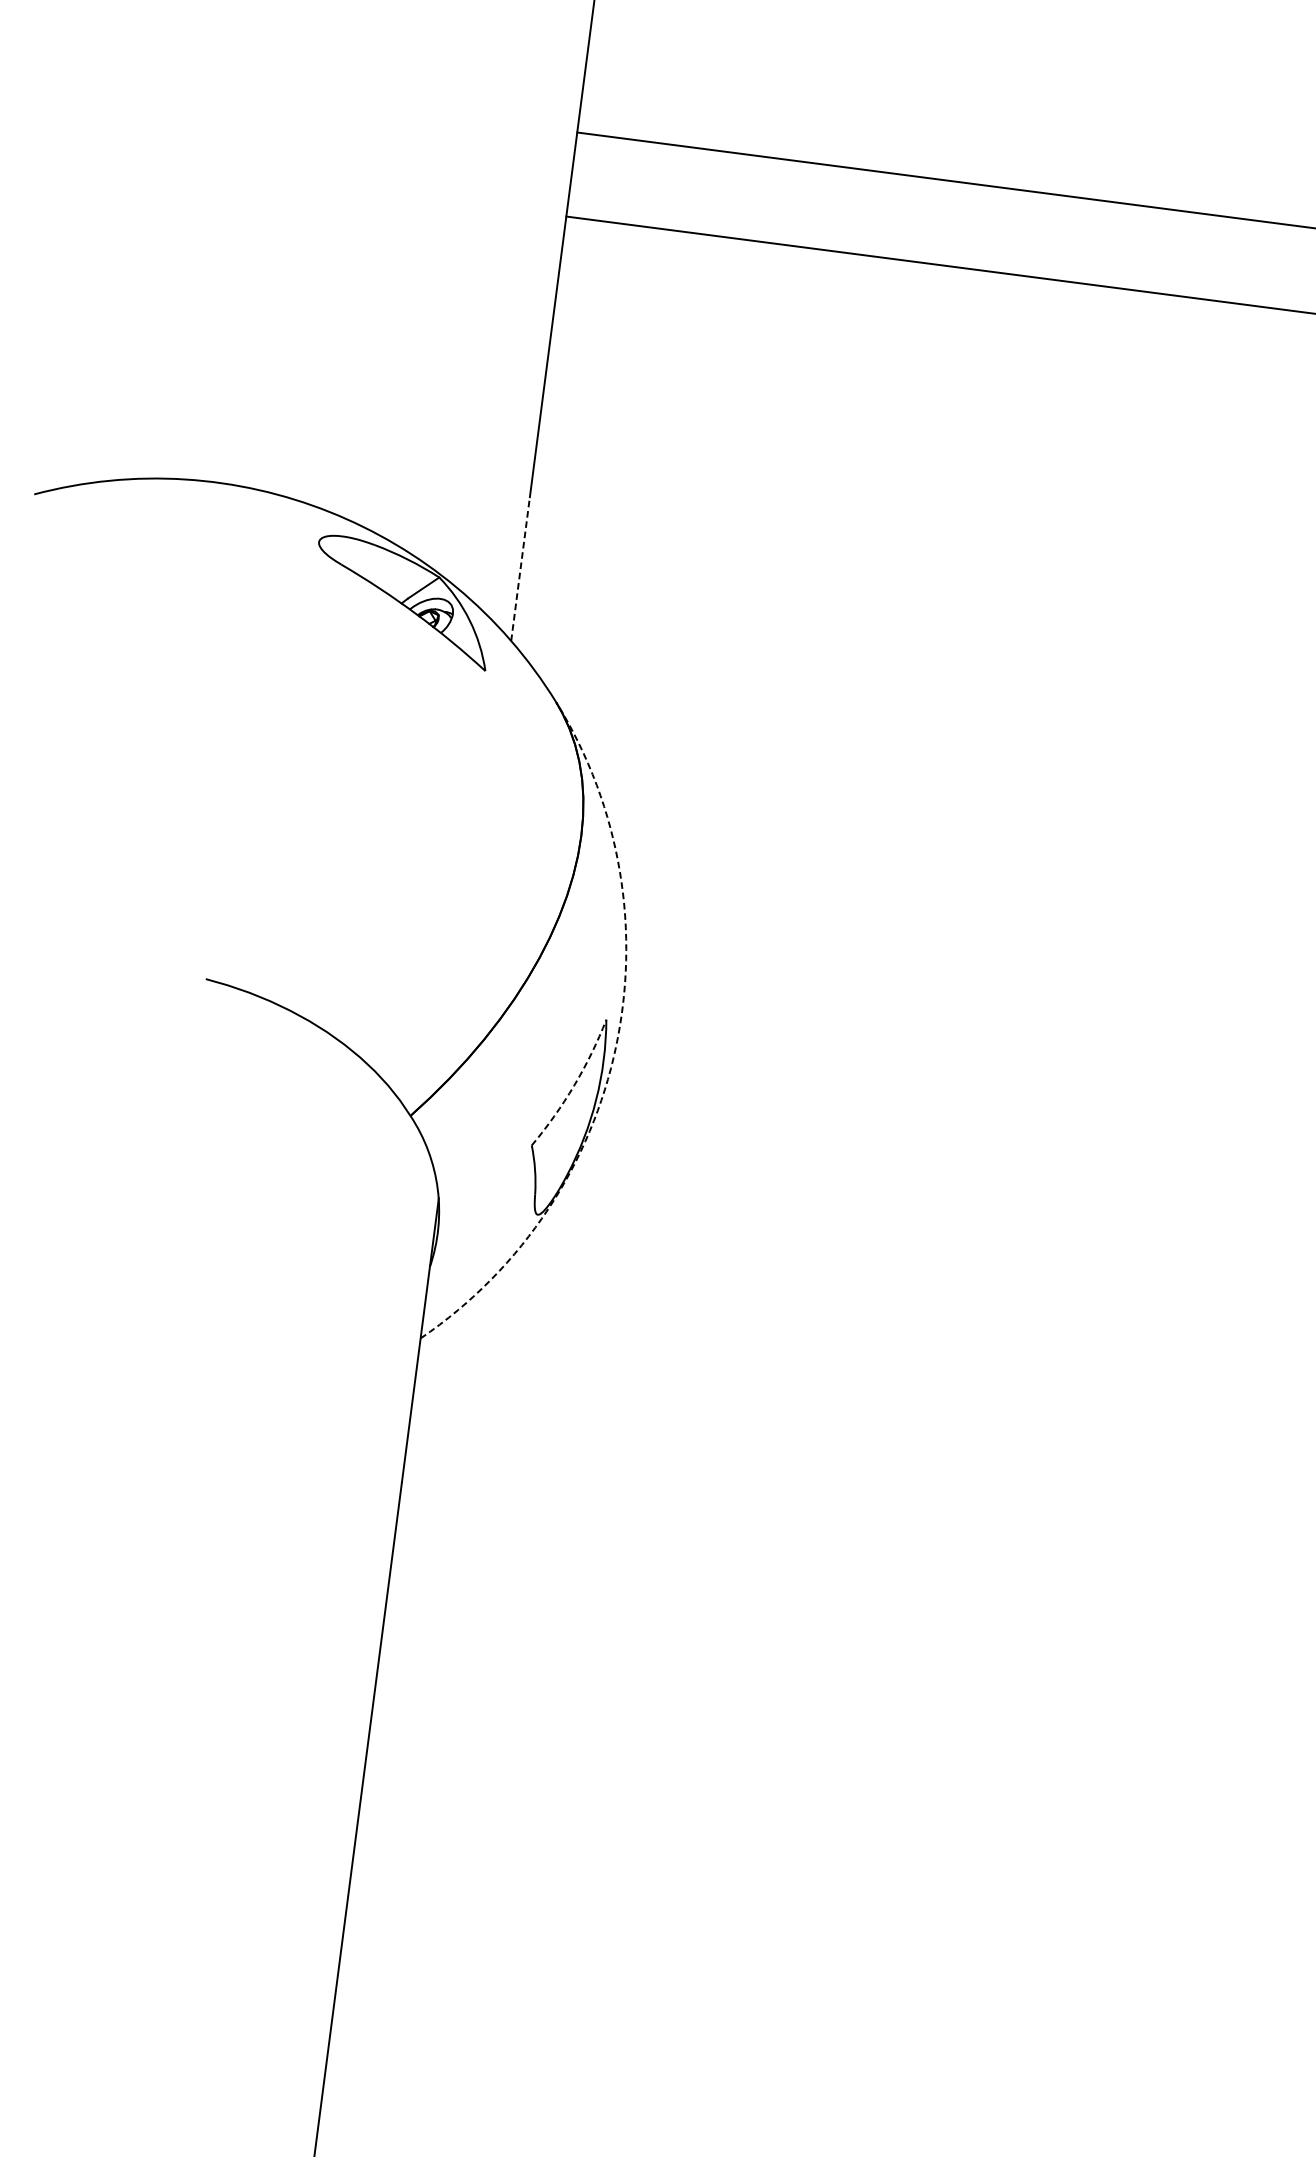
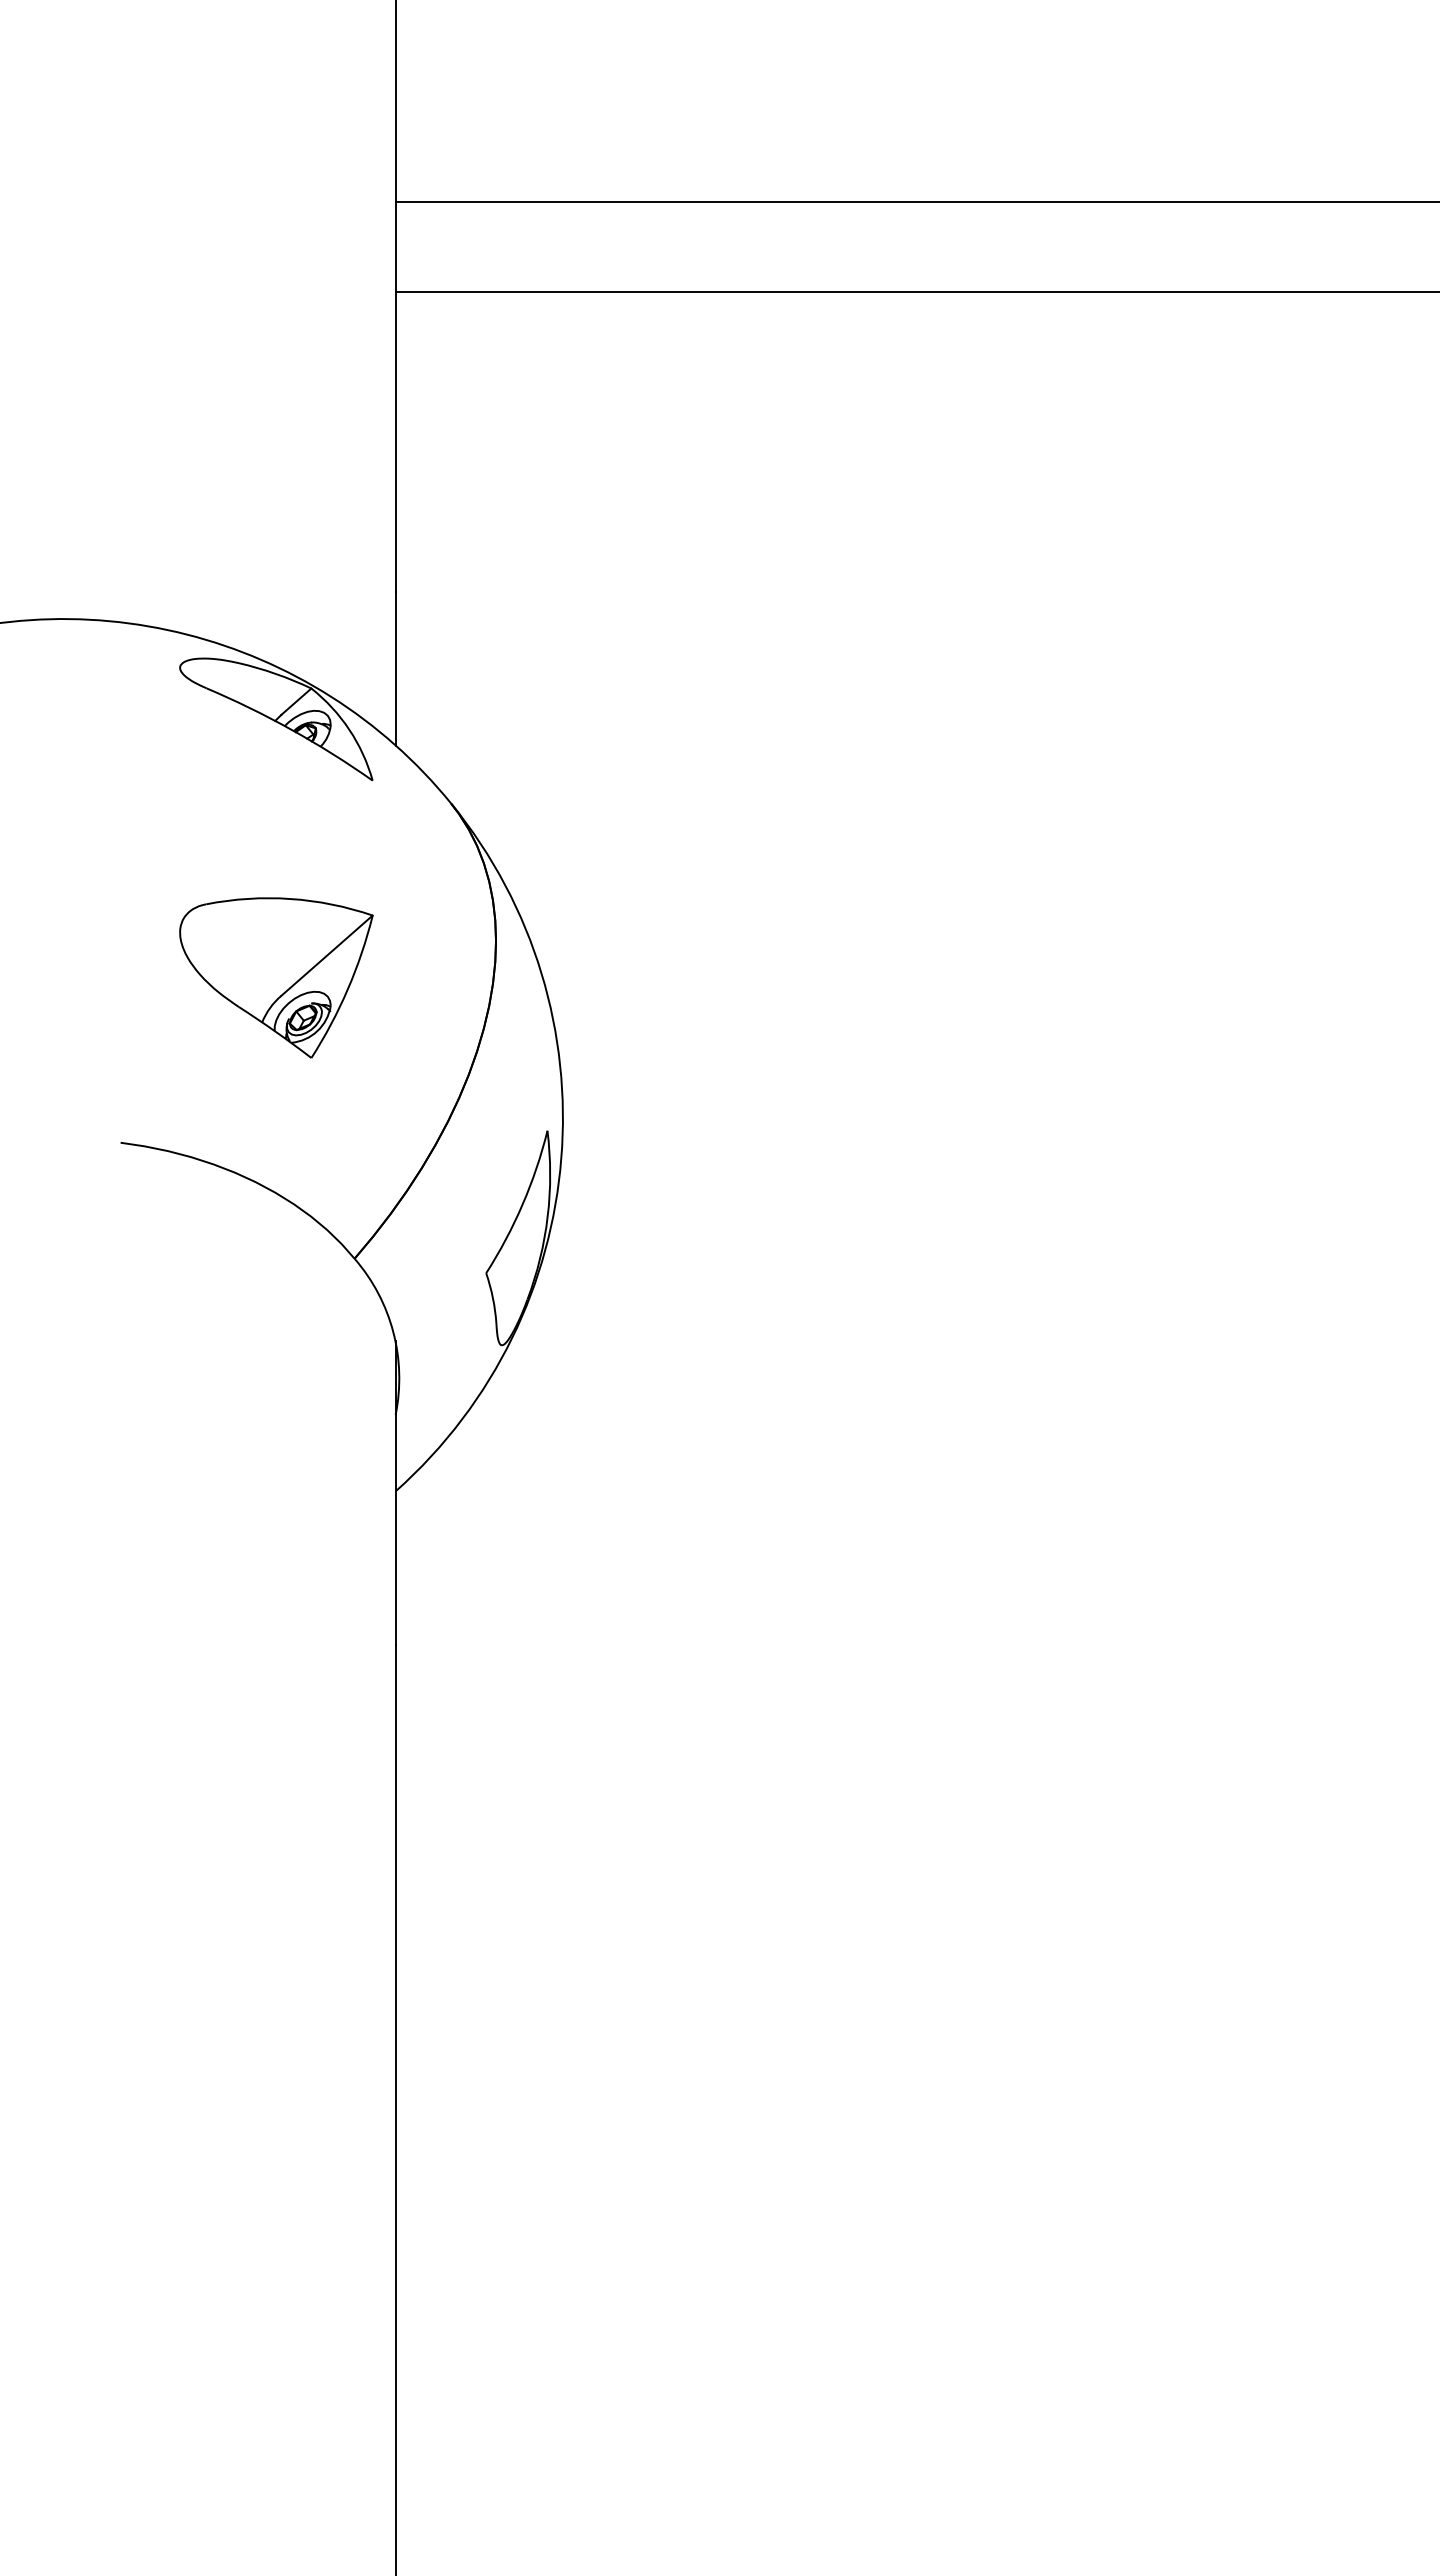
line: (520, 569) -> (395, 668), dashed -> solid
part: (371, 843) -> (276, 977), added
arc: (616, 1047) -> (561, 1158), dashed -> solid
arc: (574, 1085) -> (522, 1204), dashed -> solid

